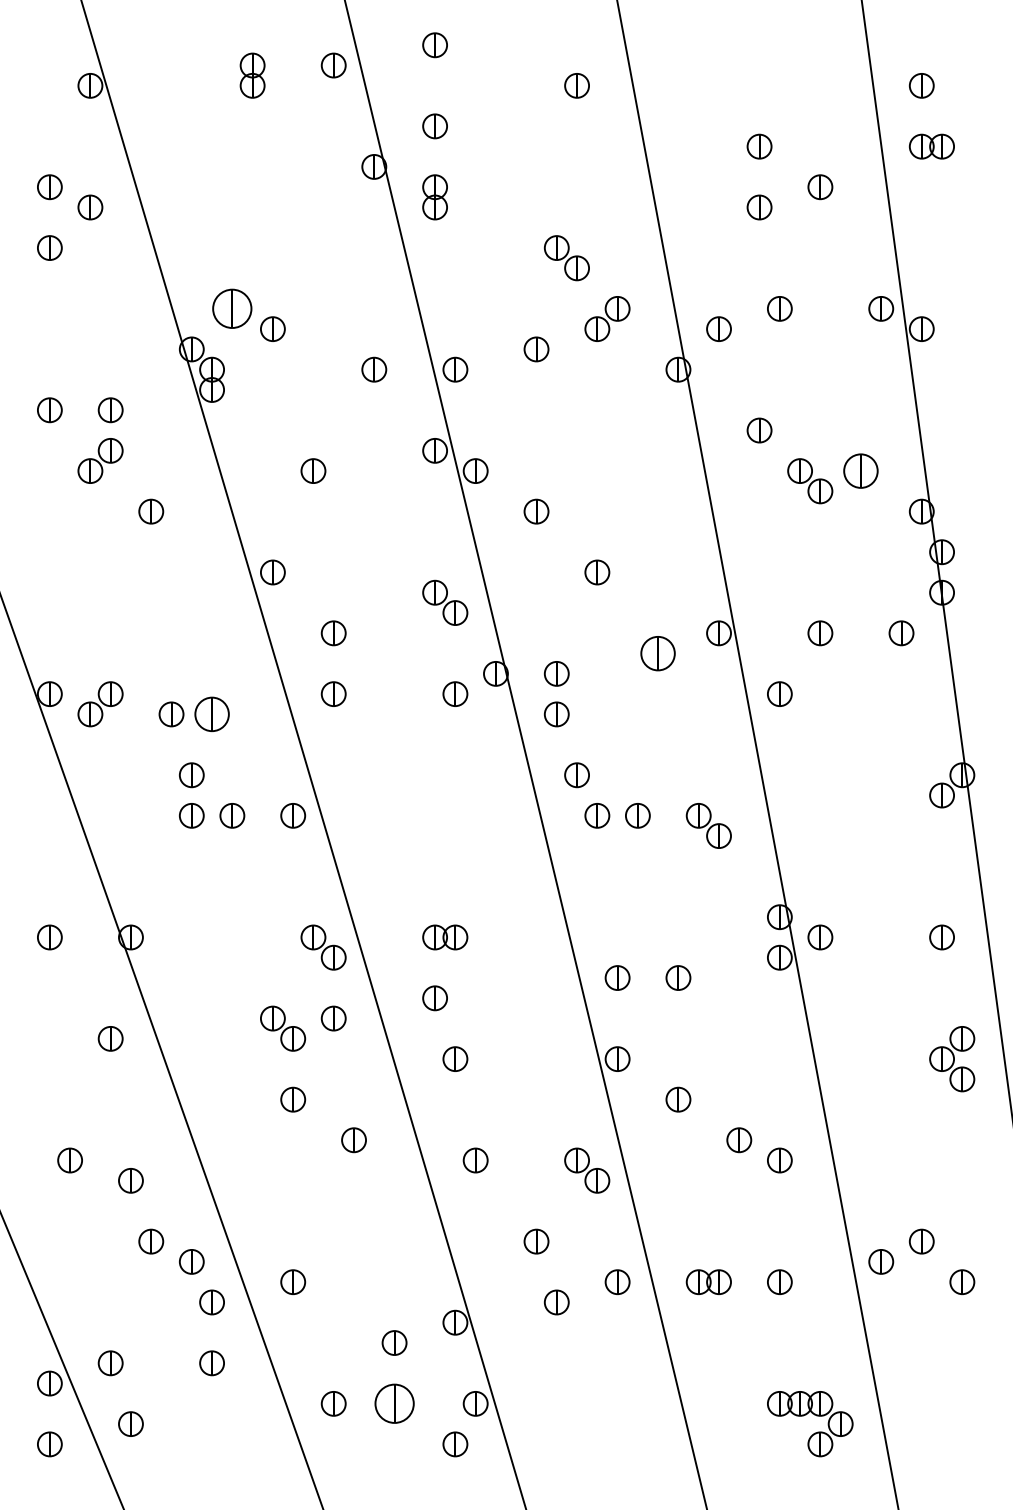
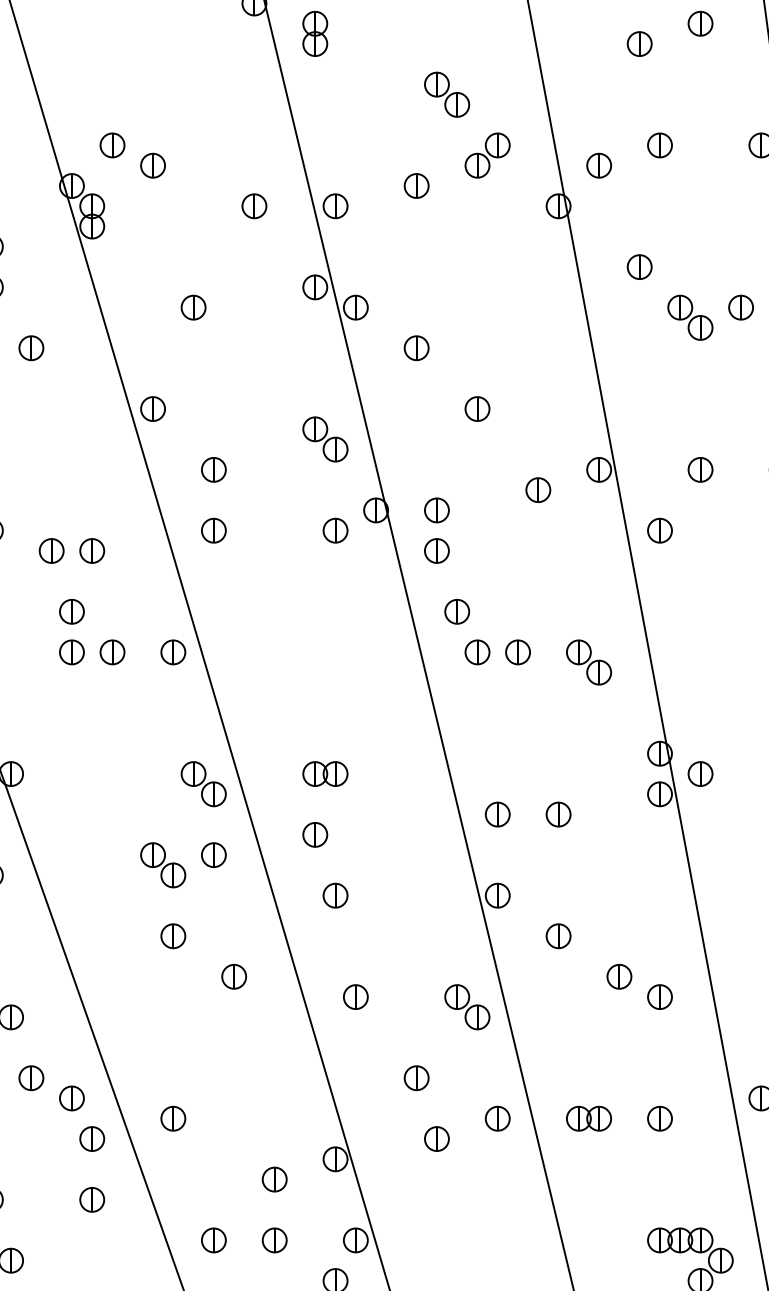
part: (232, 308) -> (112, 145), size x0.62
part: (860, 470) -> (740, 307), size x0.71
part: (658, 653) -> (538, 490), size x0.71
part: (211, 714) -> (91, 551), size x0.71
part: (394, 1403) -> (274, 1240), size x0.62

